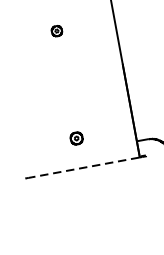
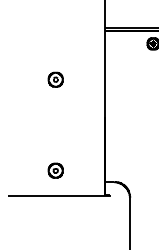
part: (56, 30) -> (55, 79), size x1.67
part: (76, 138) -> (55, 170), size x1.43
line: (85, 167) -> (58, 195), dashed -> solid

